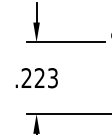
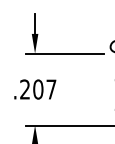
text: (46, 78) -> (44, 89), .223 -> .207

